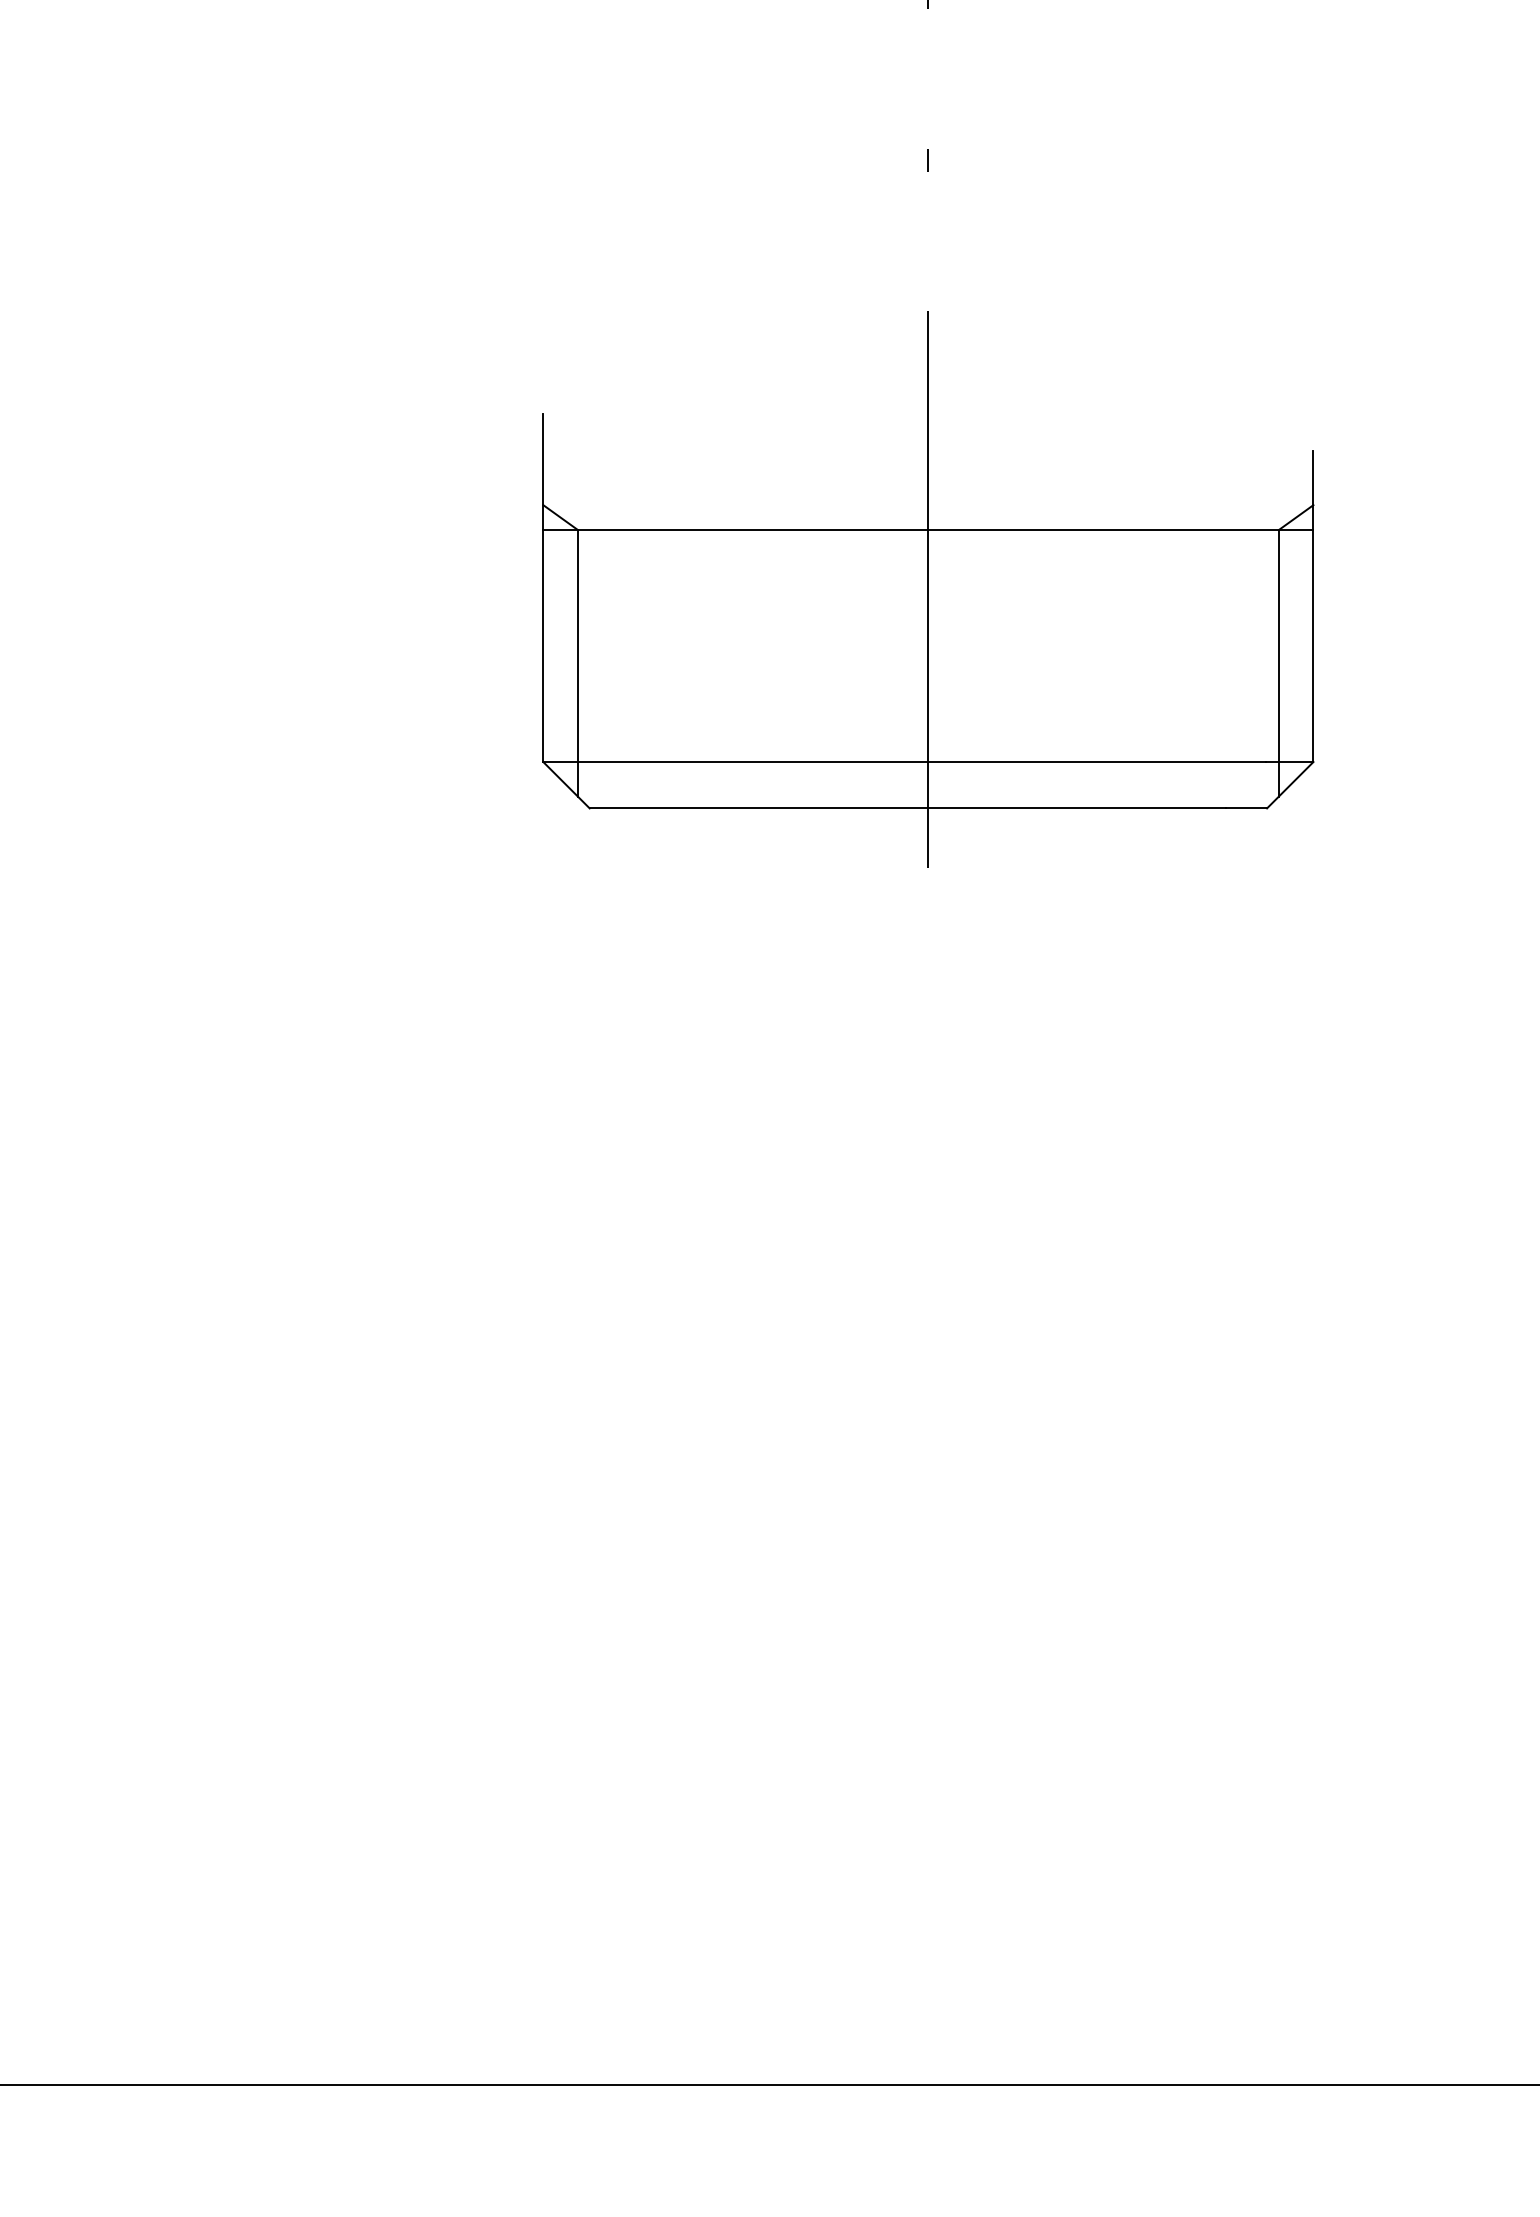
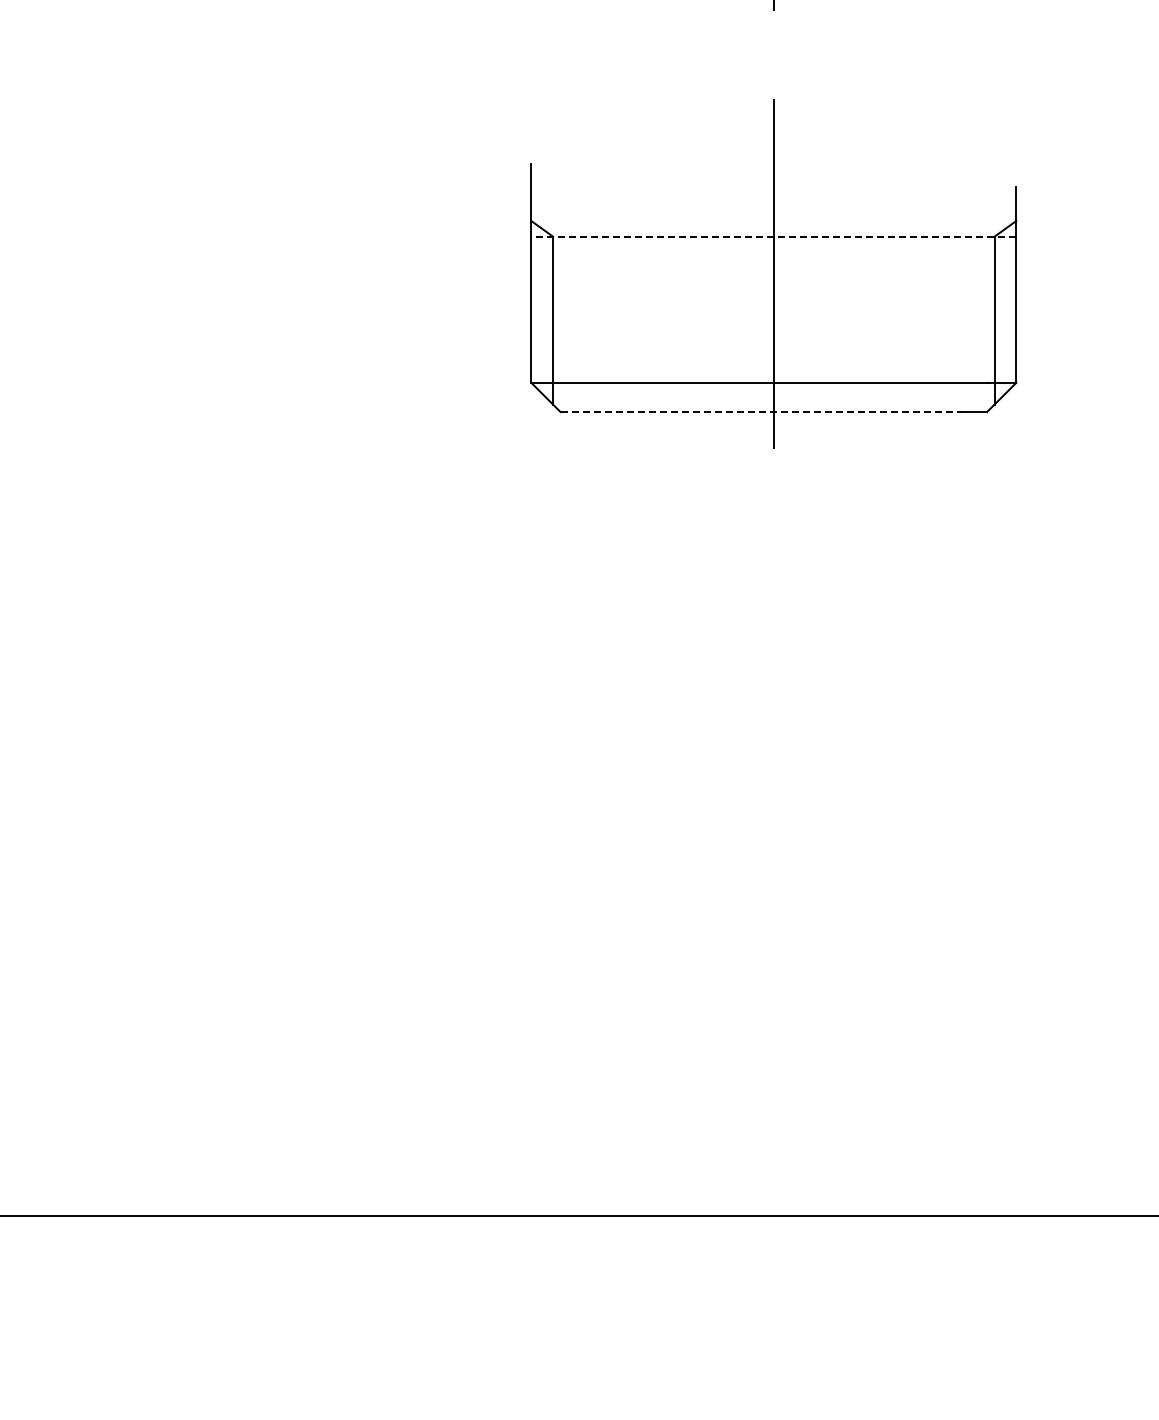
line: (927, 529) -> (773, 236), solid -> dashed
line: (908, 809) -> (761, 412), solid -> dashed

